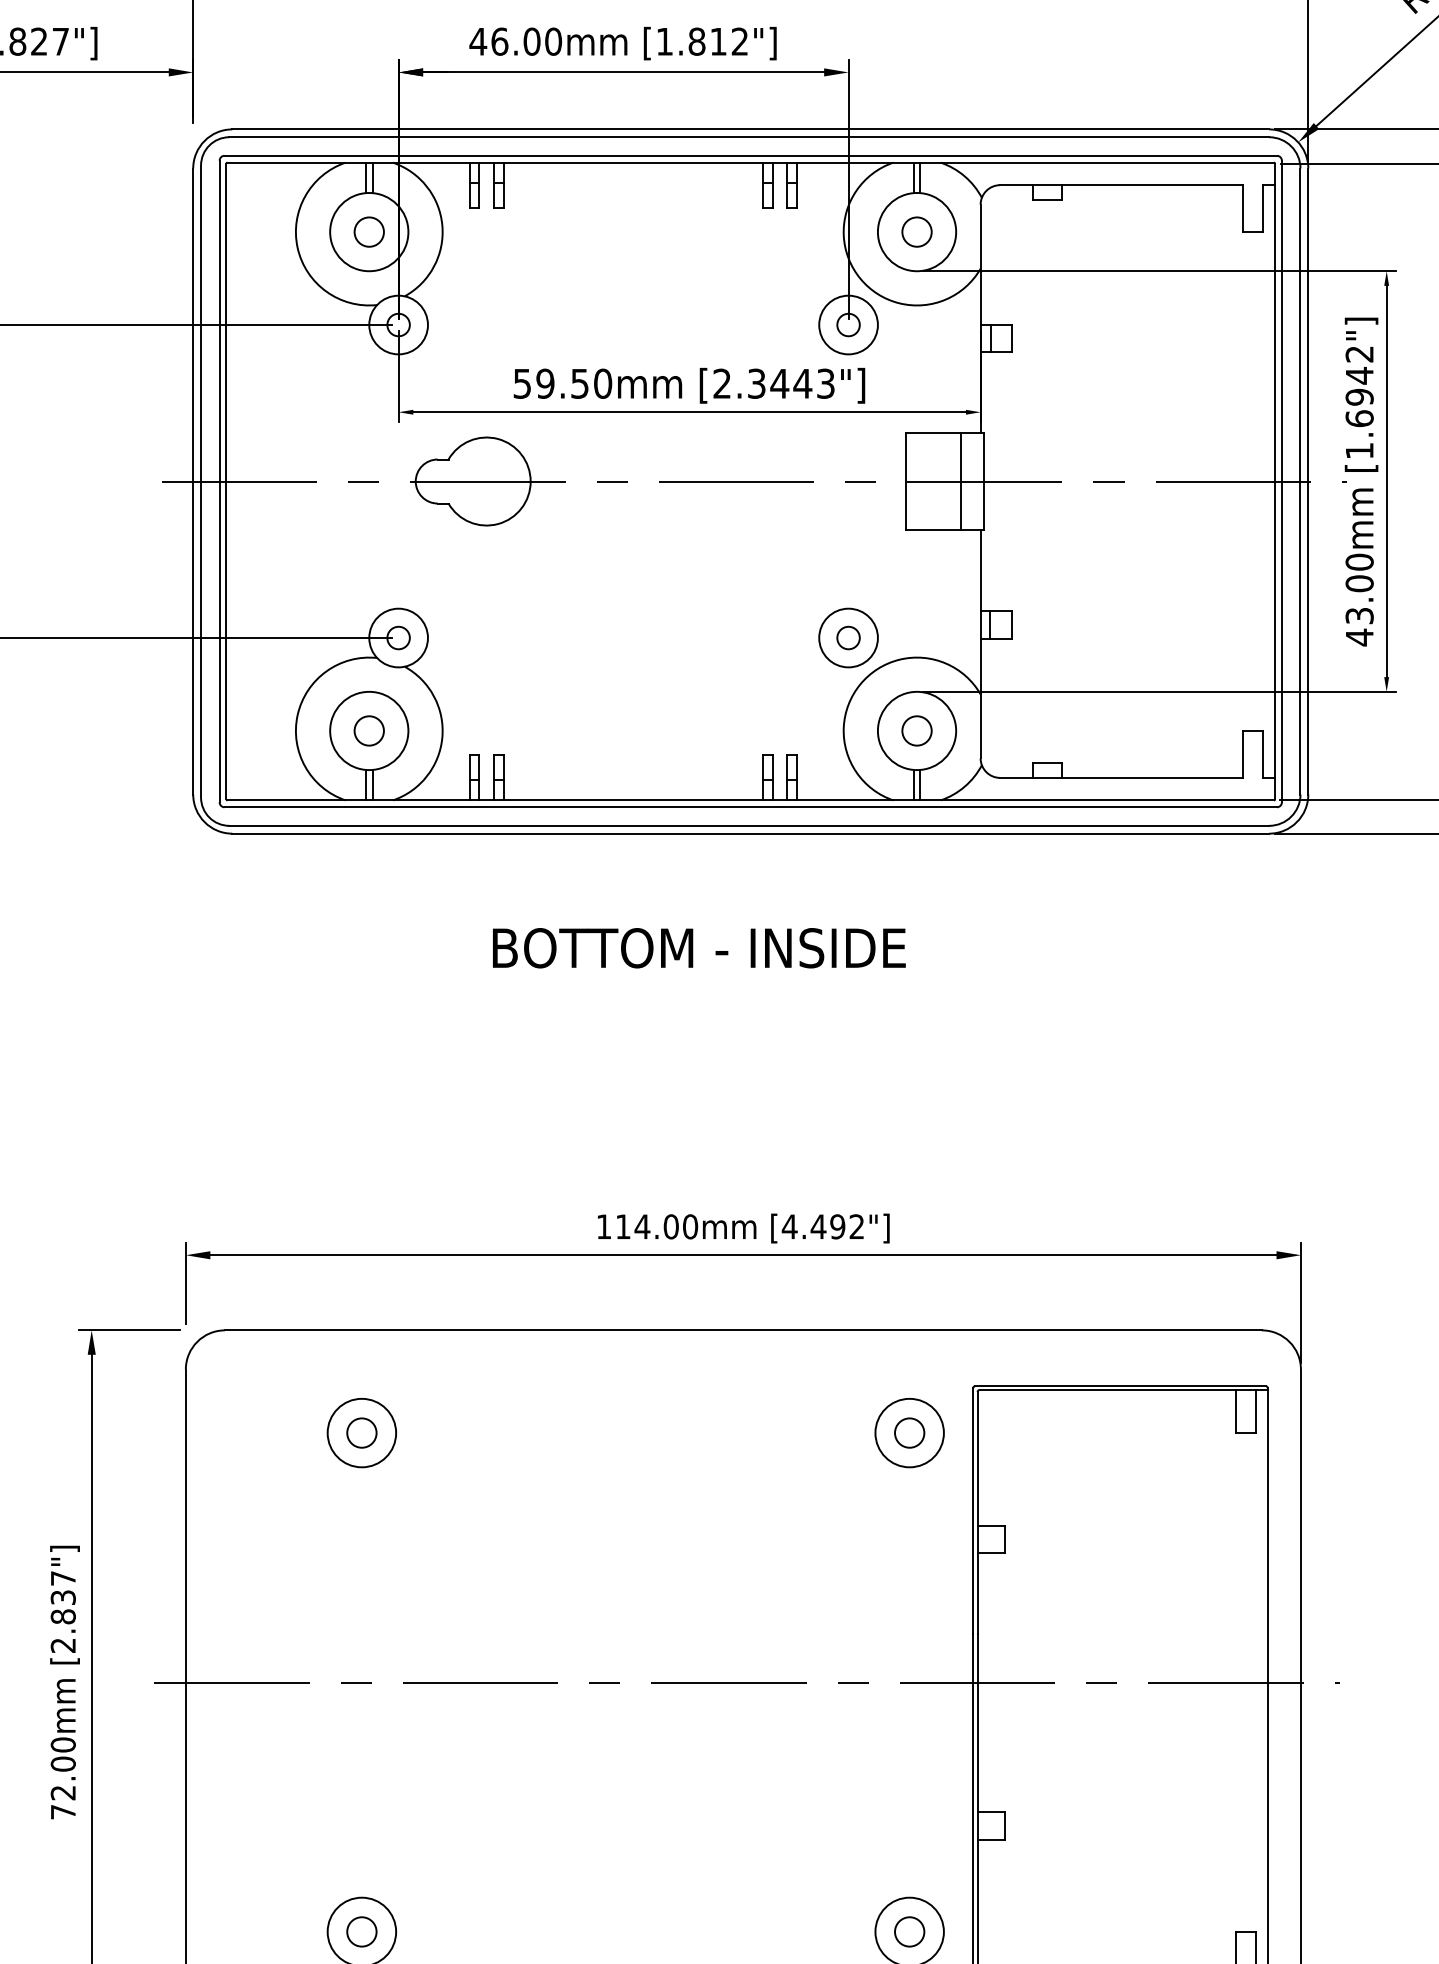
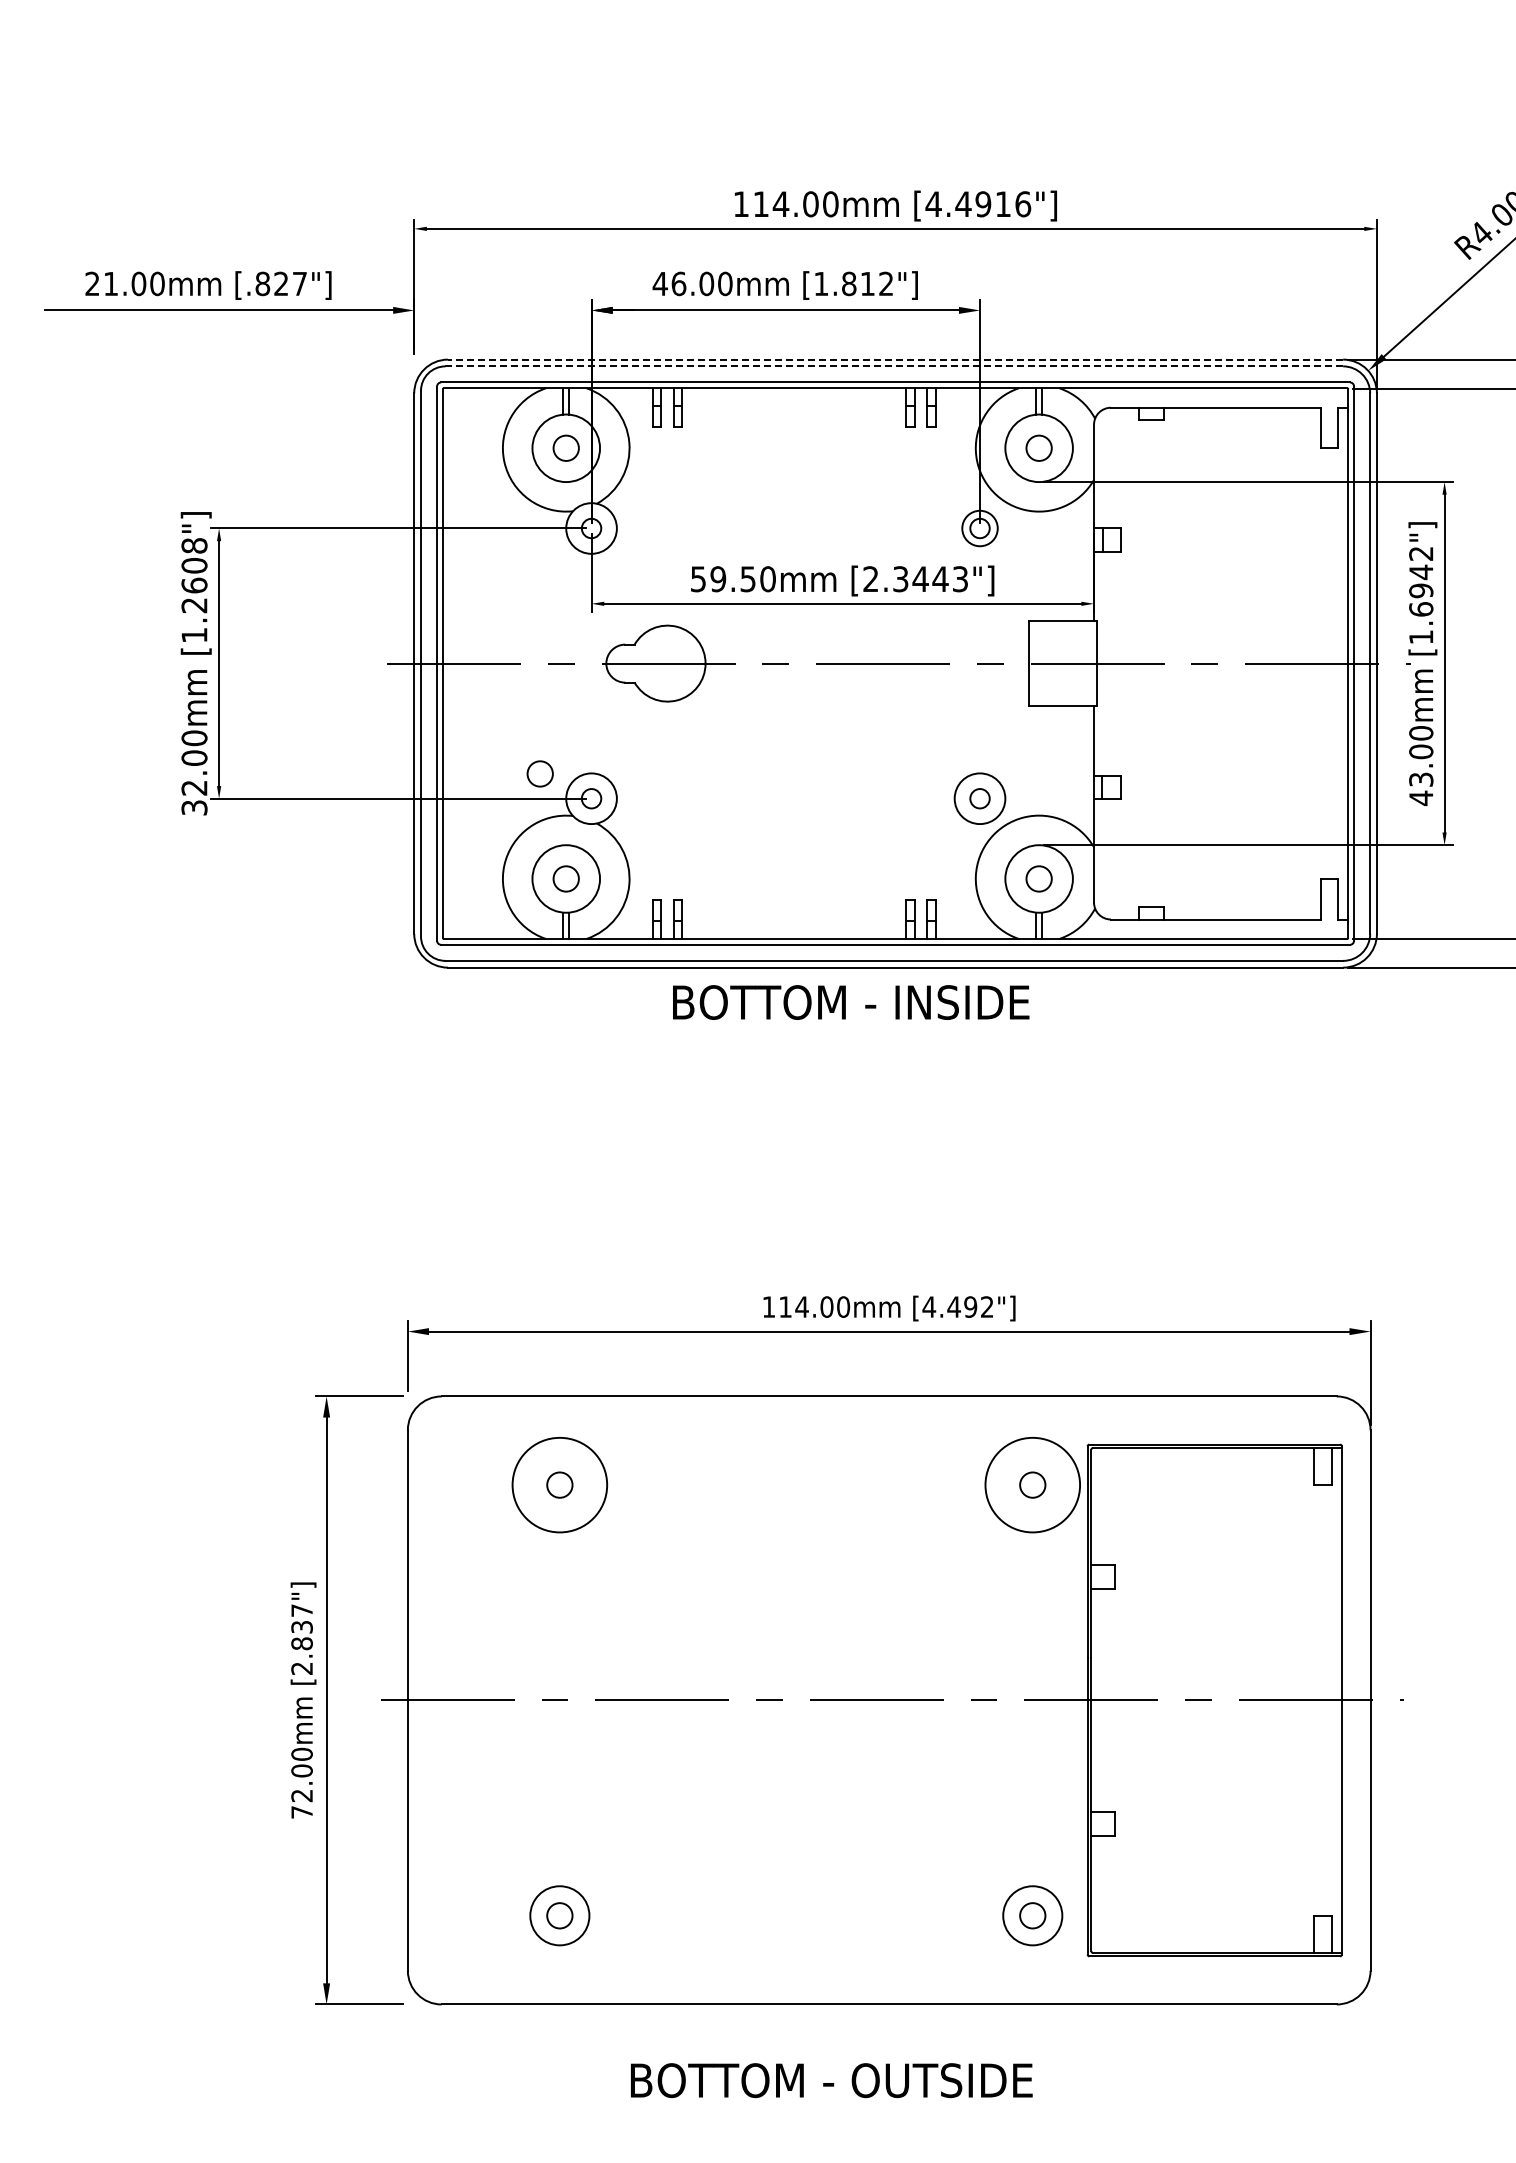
line: (750, 129) -> (895, 359), solid -> dashed
line: (749, 137) -> (894, 366), solid -> dashed
circle: (847, 325) -> (979, 528), size x0.7
line: (961, 481) -> (1077, 663), removed
circle: (338, 608) -> (539, 773), added
text: (699, 948) -> (851, 1002), moved
circle: (361, 1432) -> (559, 1484), size x1.6
circle: (909, 1432) -> (1032, 1484), size x1.6

